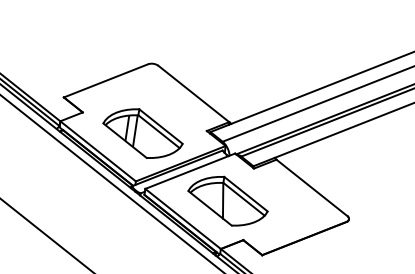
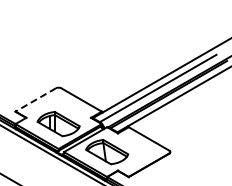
line: (105, 81) -> (35, 100), solid -> dashed

